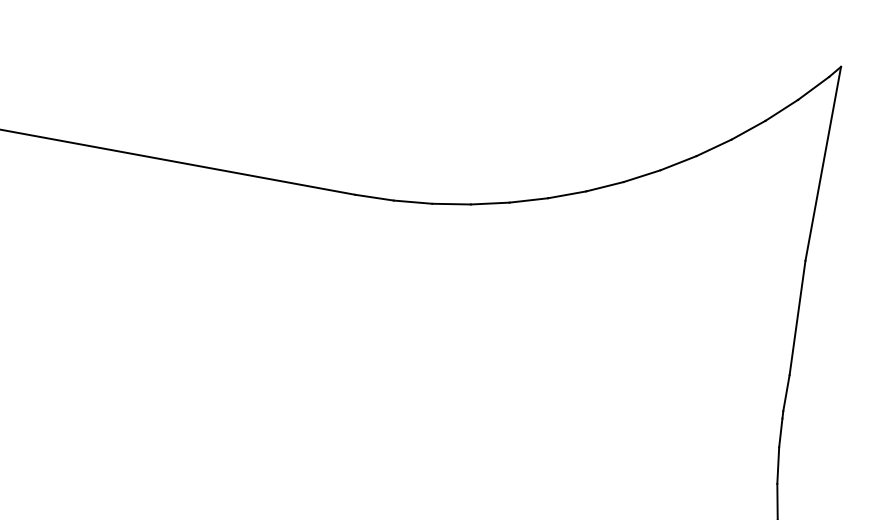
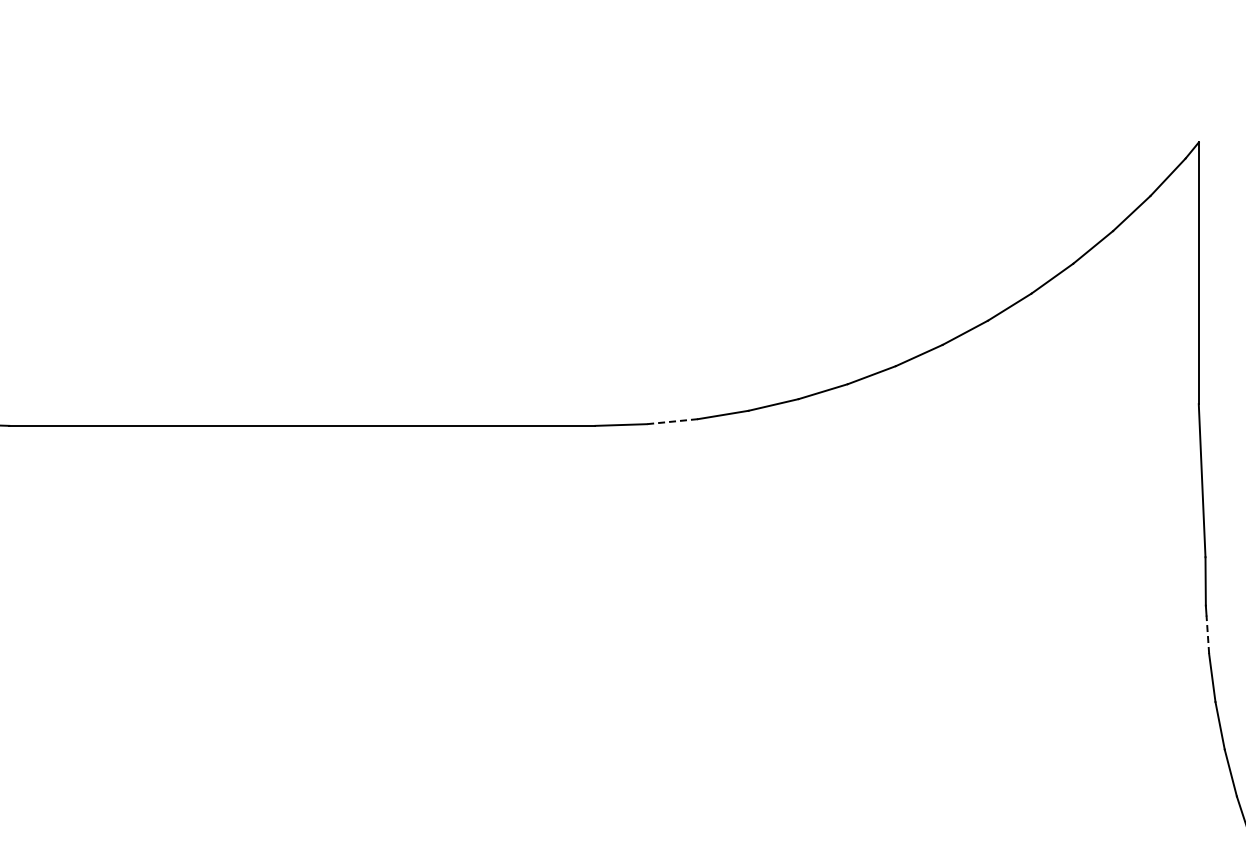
line: (413, 202) -> (672, 421), solid -> dashed
line: (780, 432) -> (1207, 634), solid -> dashed

